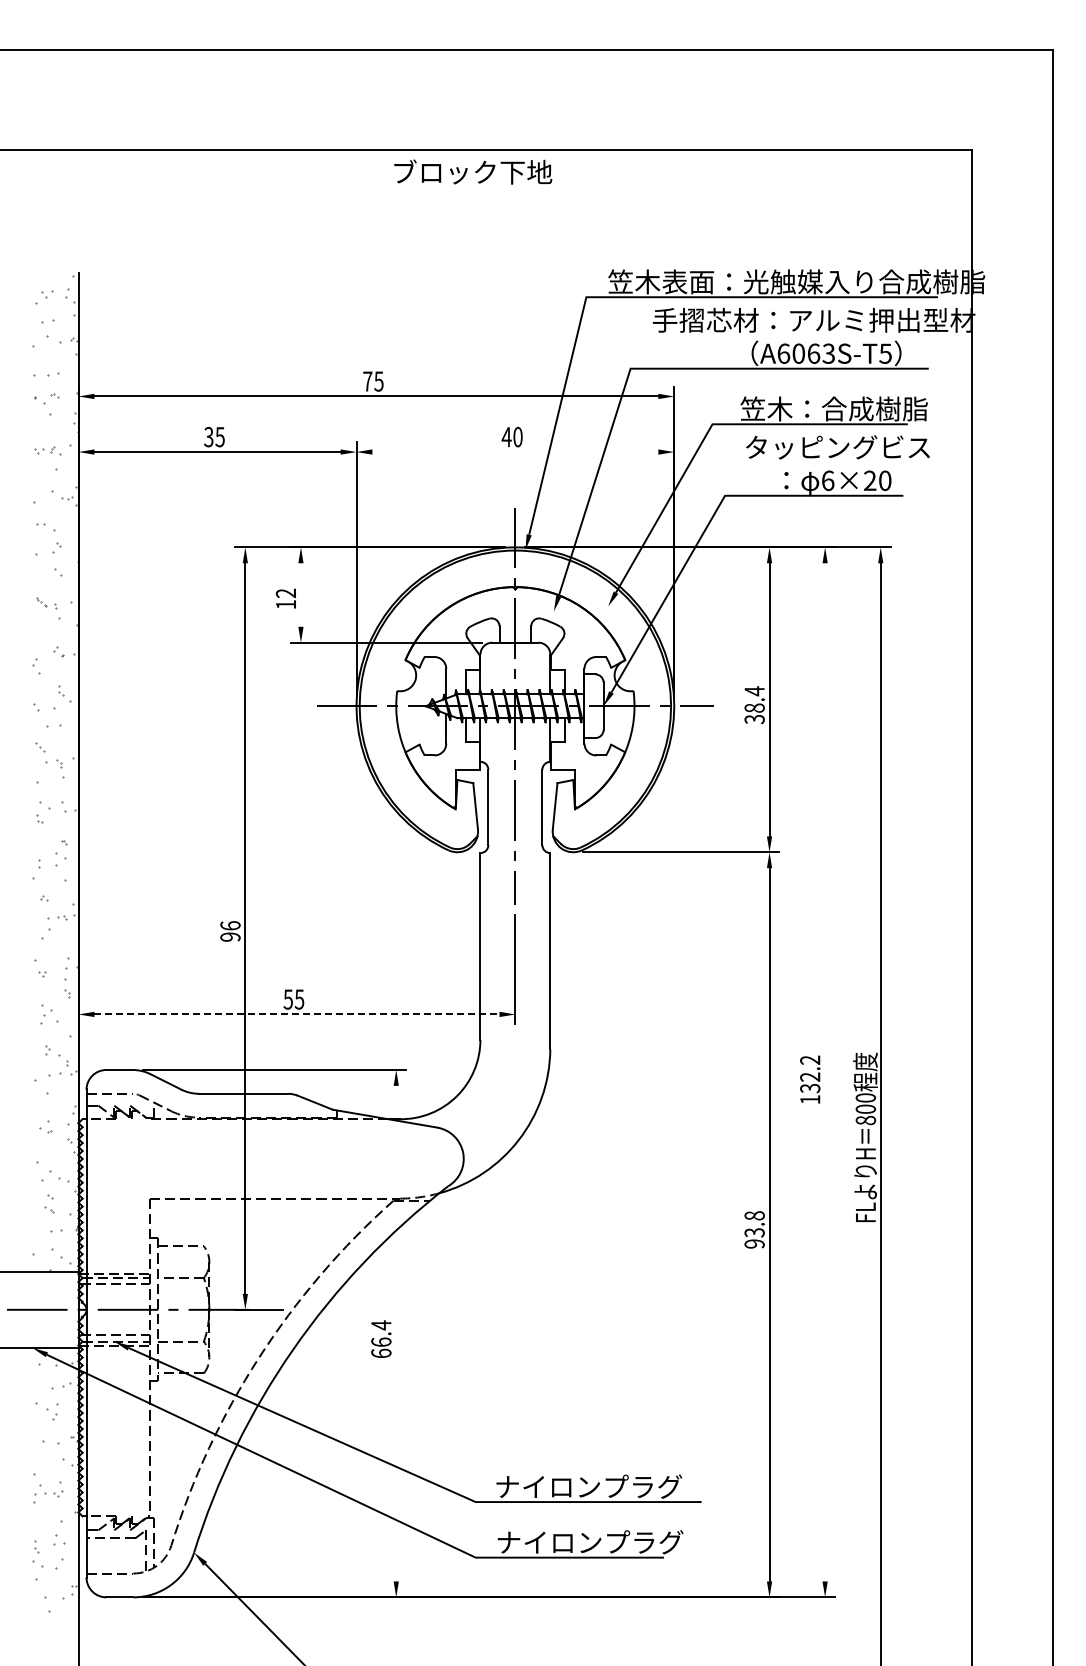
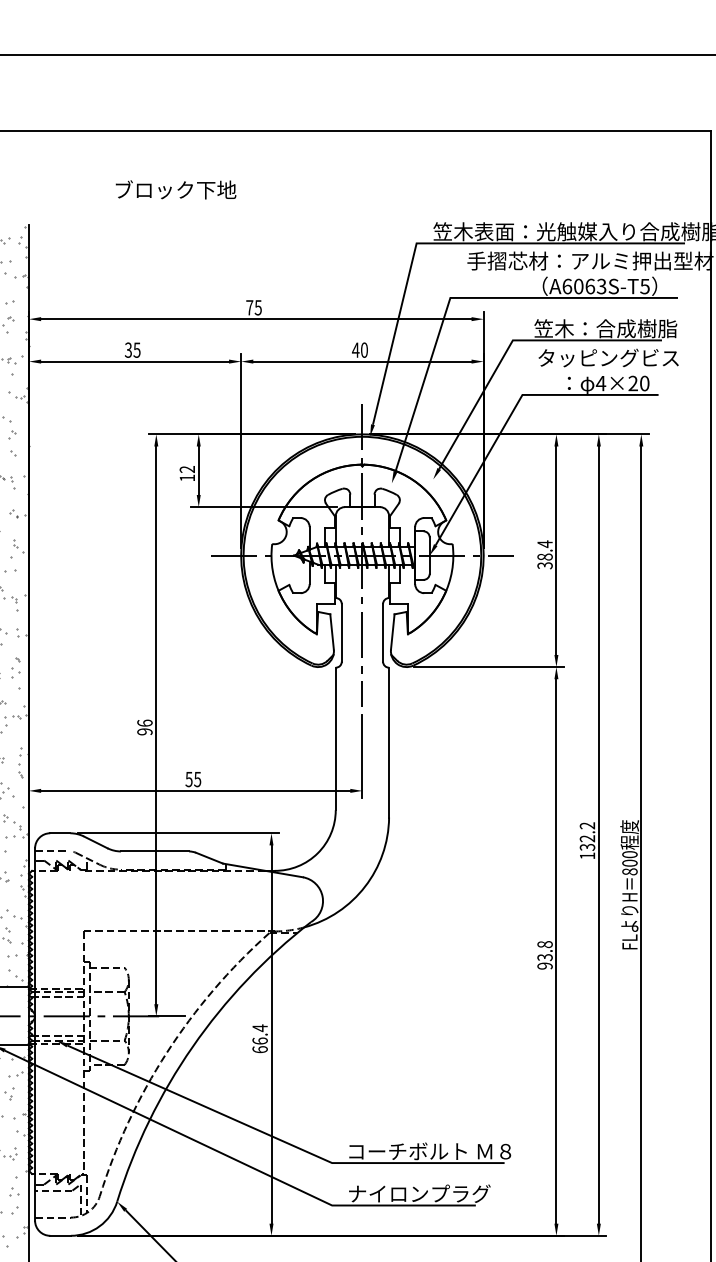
text: (473, 171) -> (176, 189), moved
line: (515, 452) -> (362, 361), added
text: (827, 480) -> (600, 383), 6×20 -> 4×20
line: (300, 594) -> (198, 470), added
line: (296, 1014) -> (195, 790), dashed -> solid
line: (825, 1072) -> (599, 835), added
line: (396, 1333) -> (271, 1034), added
text: (603, 1486) -> (429, 1151), ナイロンプラグ -> コーチボルト Ｍ８

